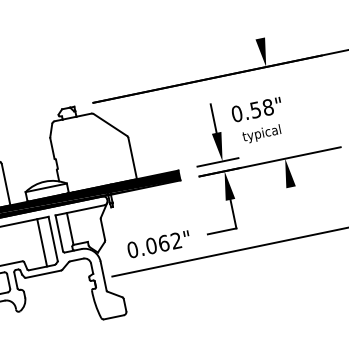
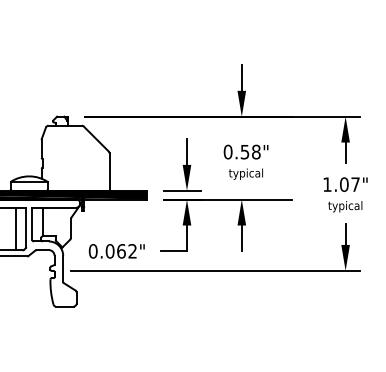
line: (256, 23) -> (241, 77), added
text: (258, 120) -> (245, 161), moved
line: (293, 201) -> (241, 238), added

